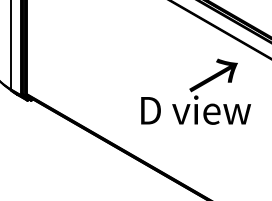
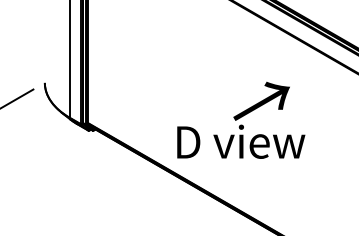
text: (196, 91) -> (241, 119), moved

